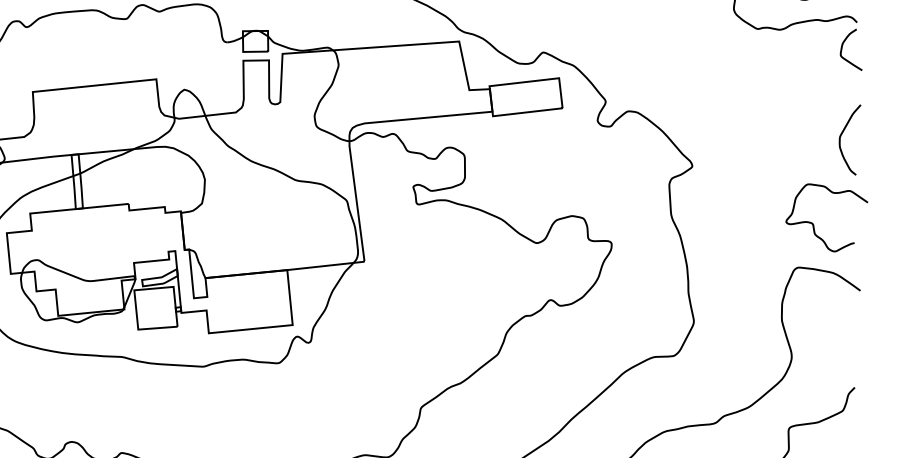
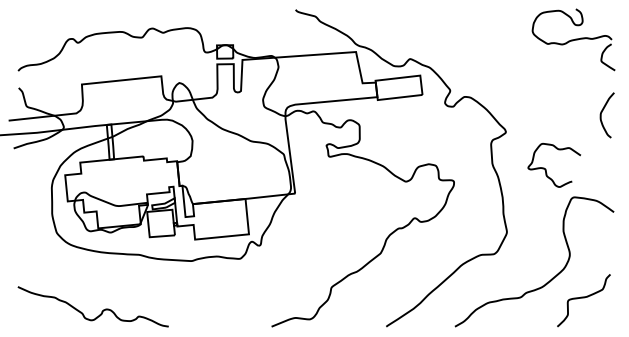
curve: (814, 224) -> (546, 169), moved

